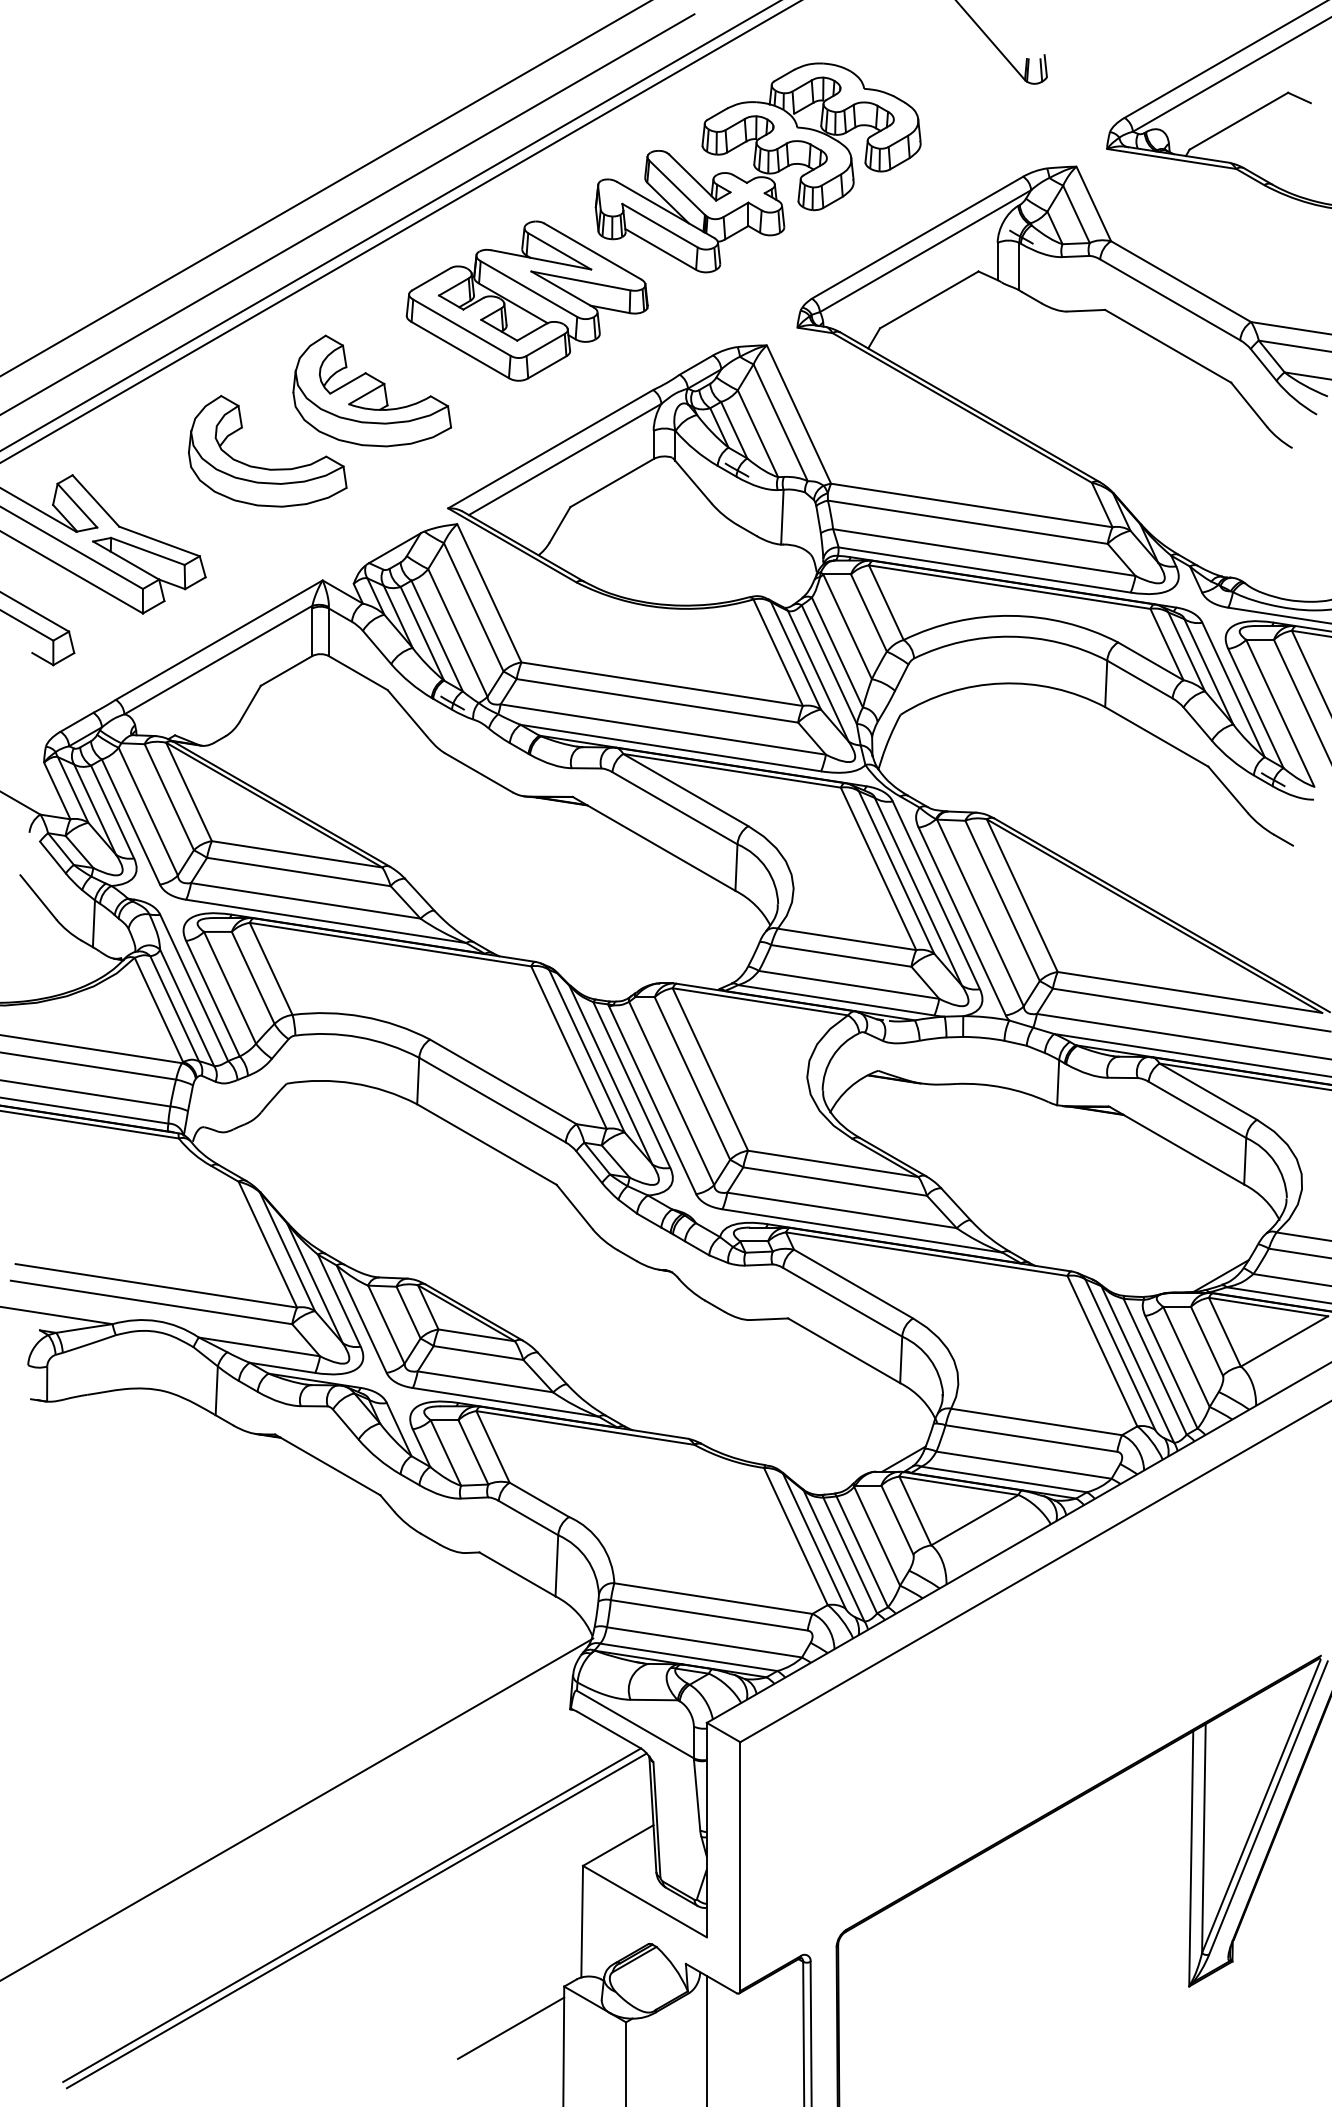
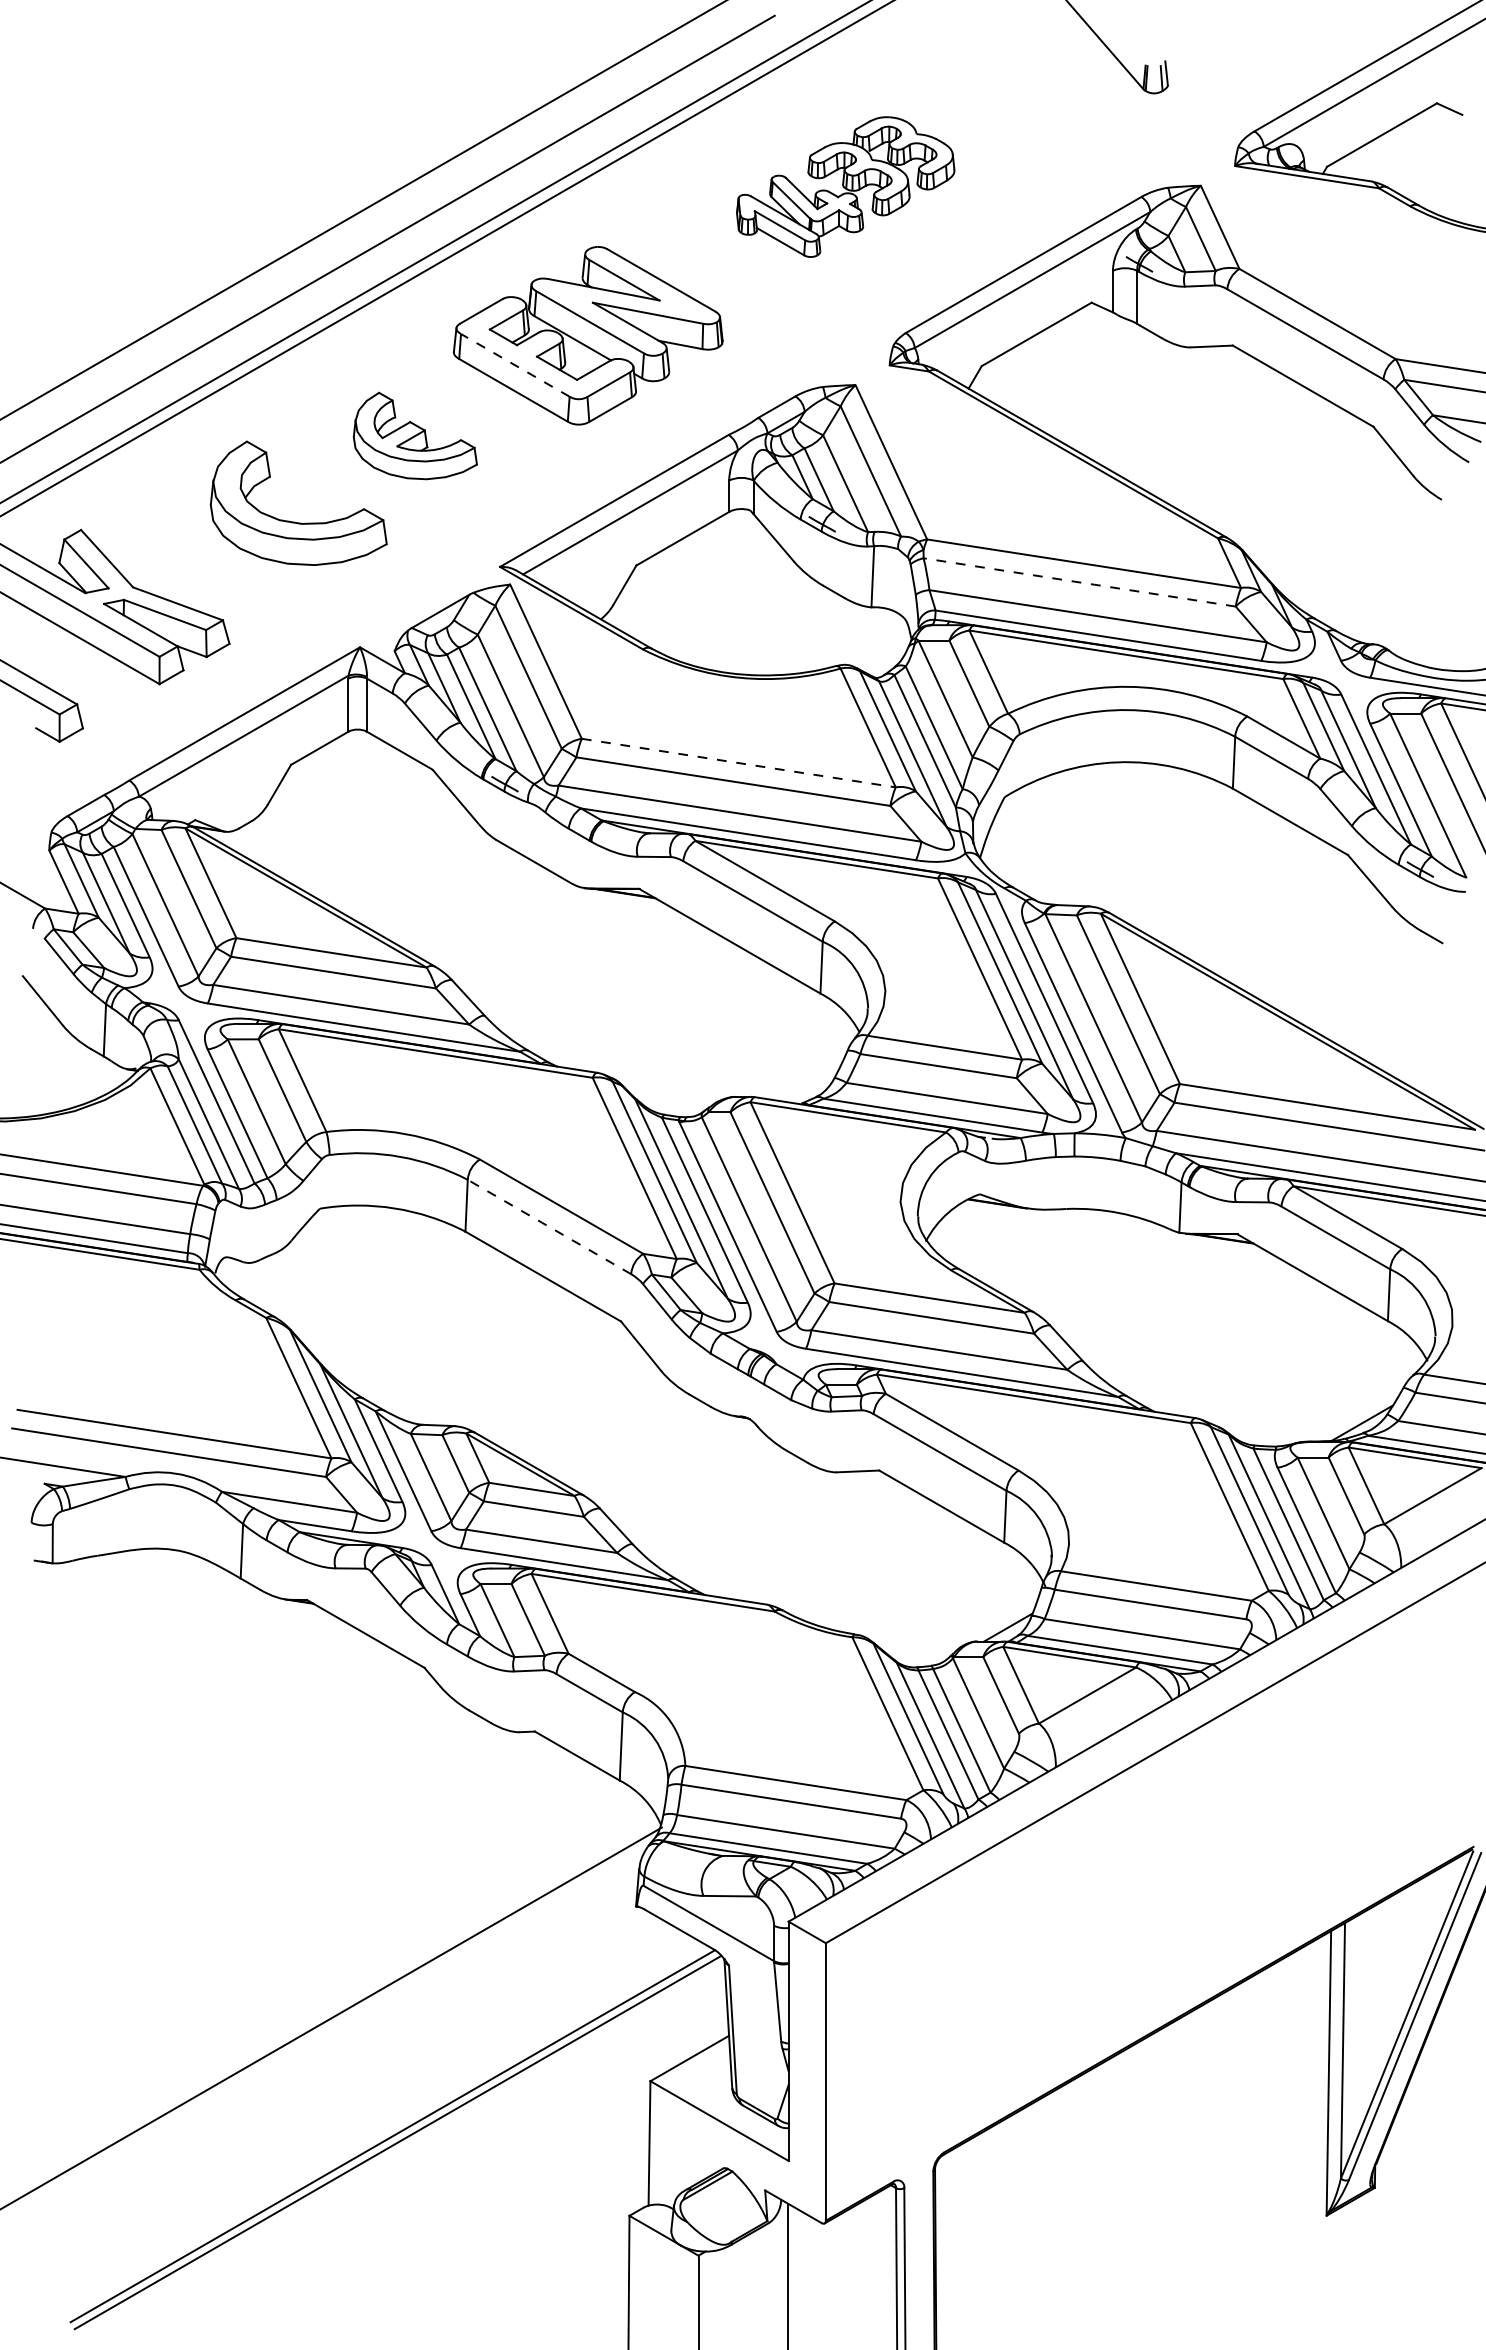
part: (757, 167) -> (845, 186), size x0.6
line: (462, 327) -> (515, 365), solid -> dashed
part: (372, 390) -> (415, 435), size x0.7
line: (967, 522) -> (1079, 582), solid -> dashed
line: (661, 684) -> (738, 763), solid -> dashed
line: (492, 1099) -> (549, 1226), solid -> dashed
line: (510, 2028) -> (569, 2262), removed

